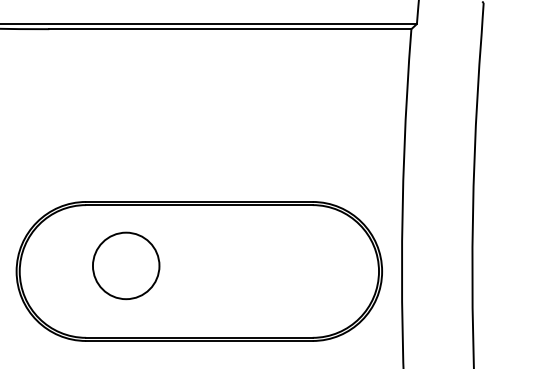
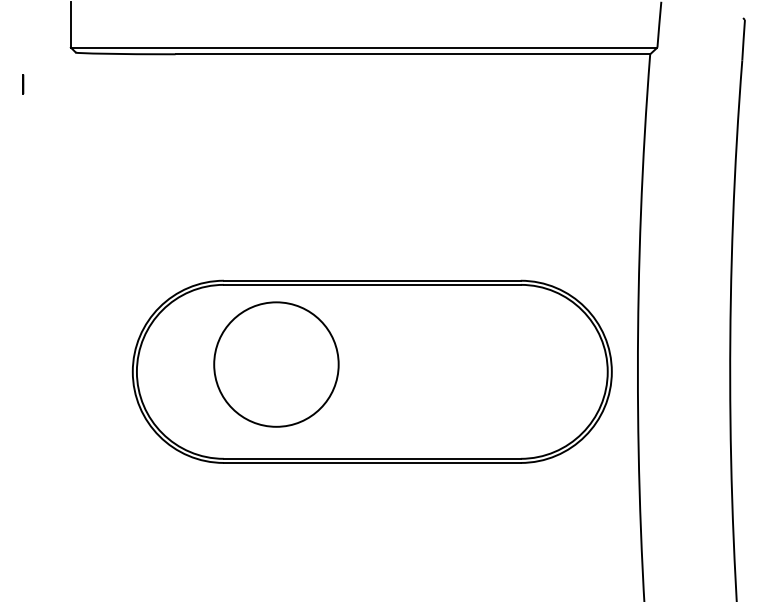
circle: (126, 265) -> (276, 364), size x1.43

